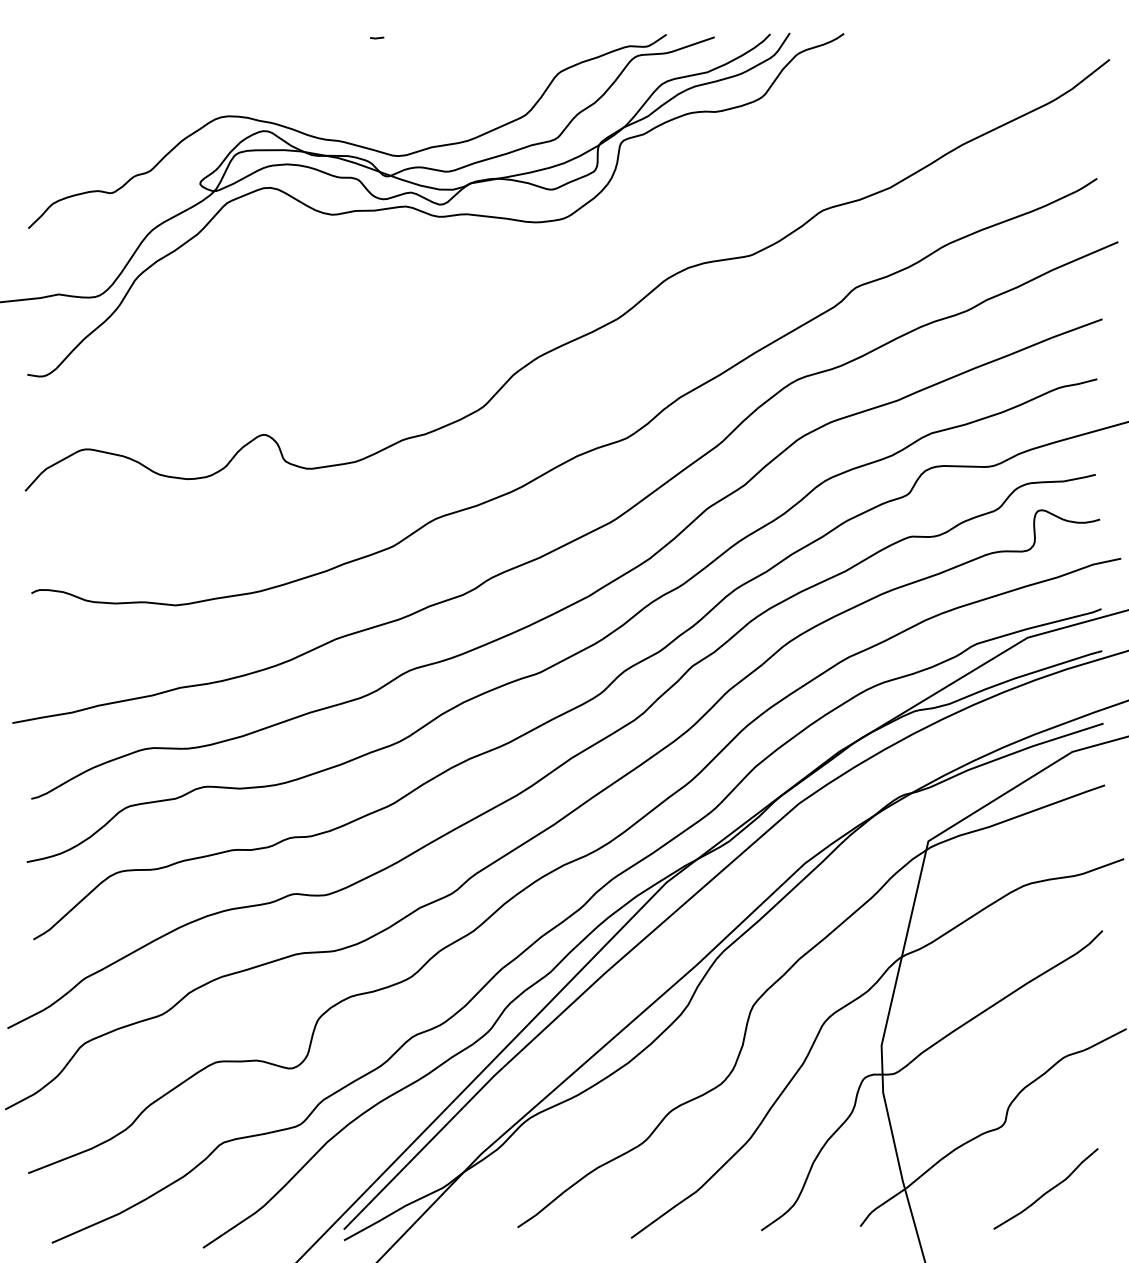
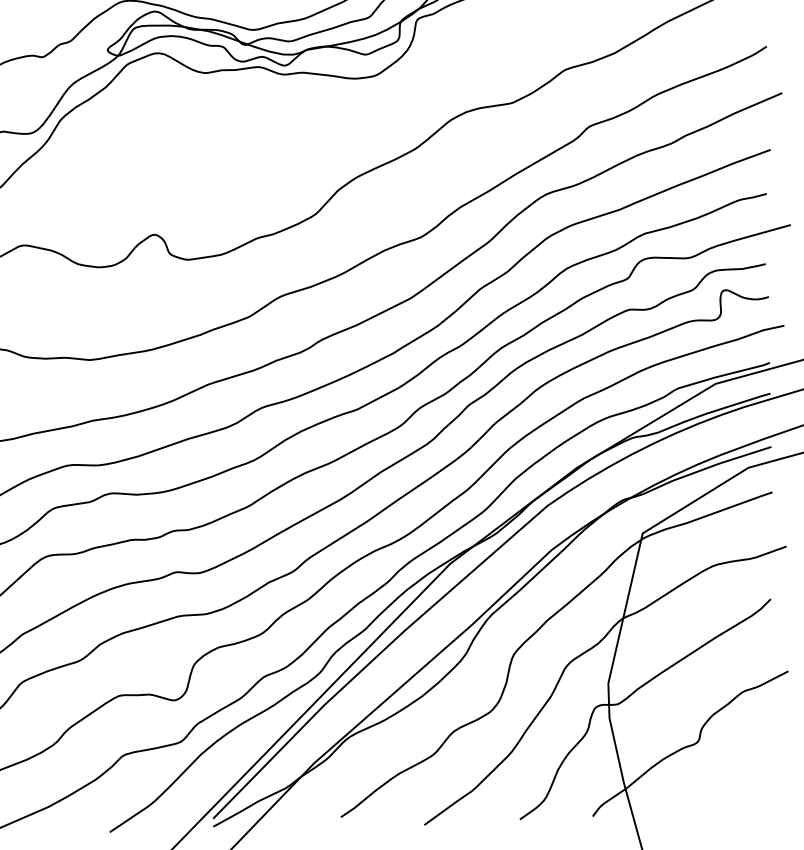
curve: (1046, 1191) -> (729, 790), removed

